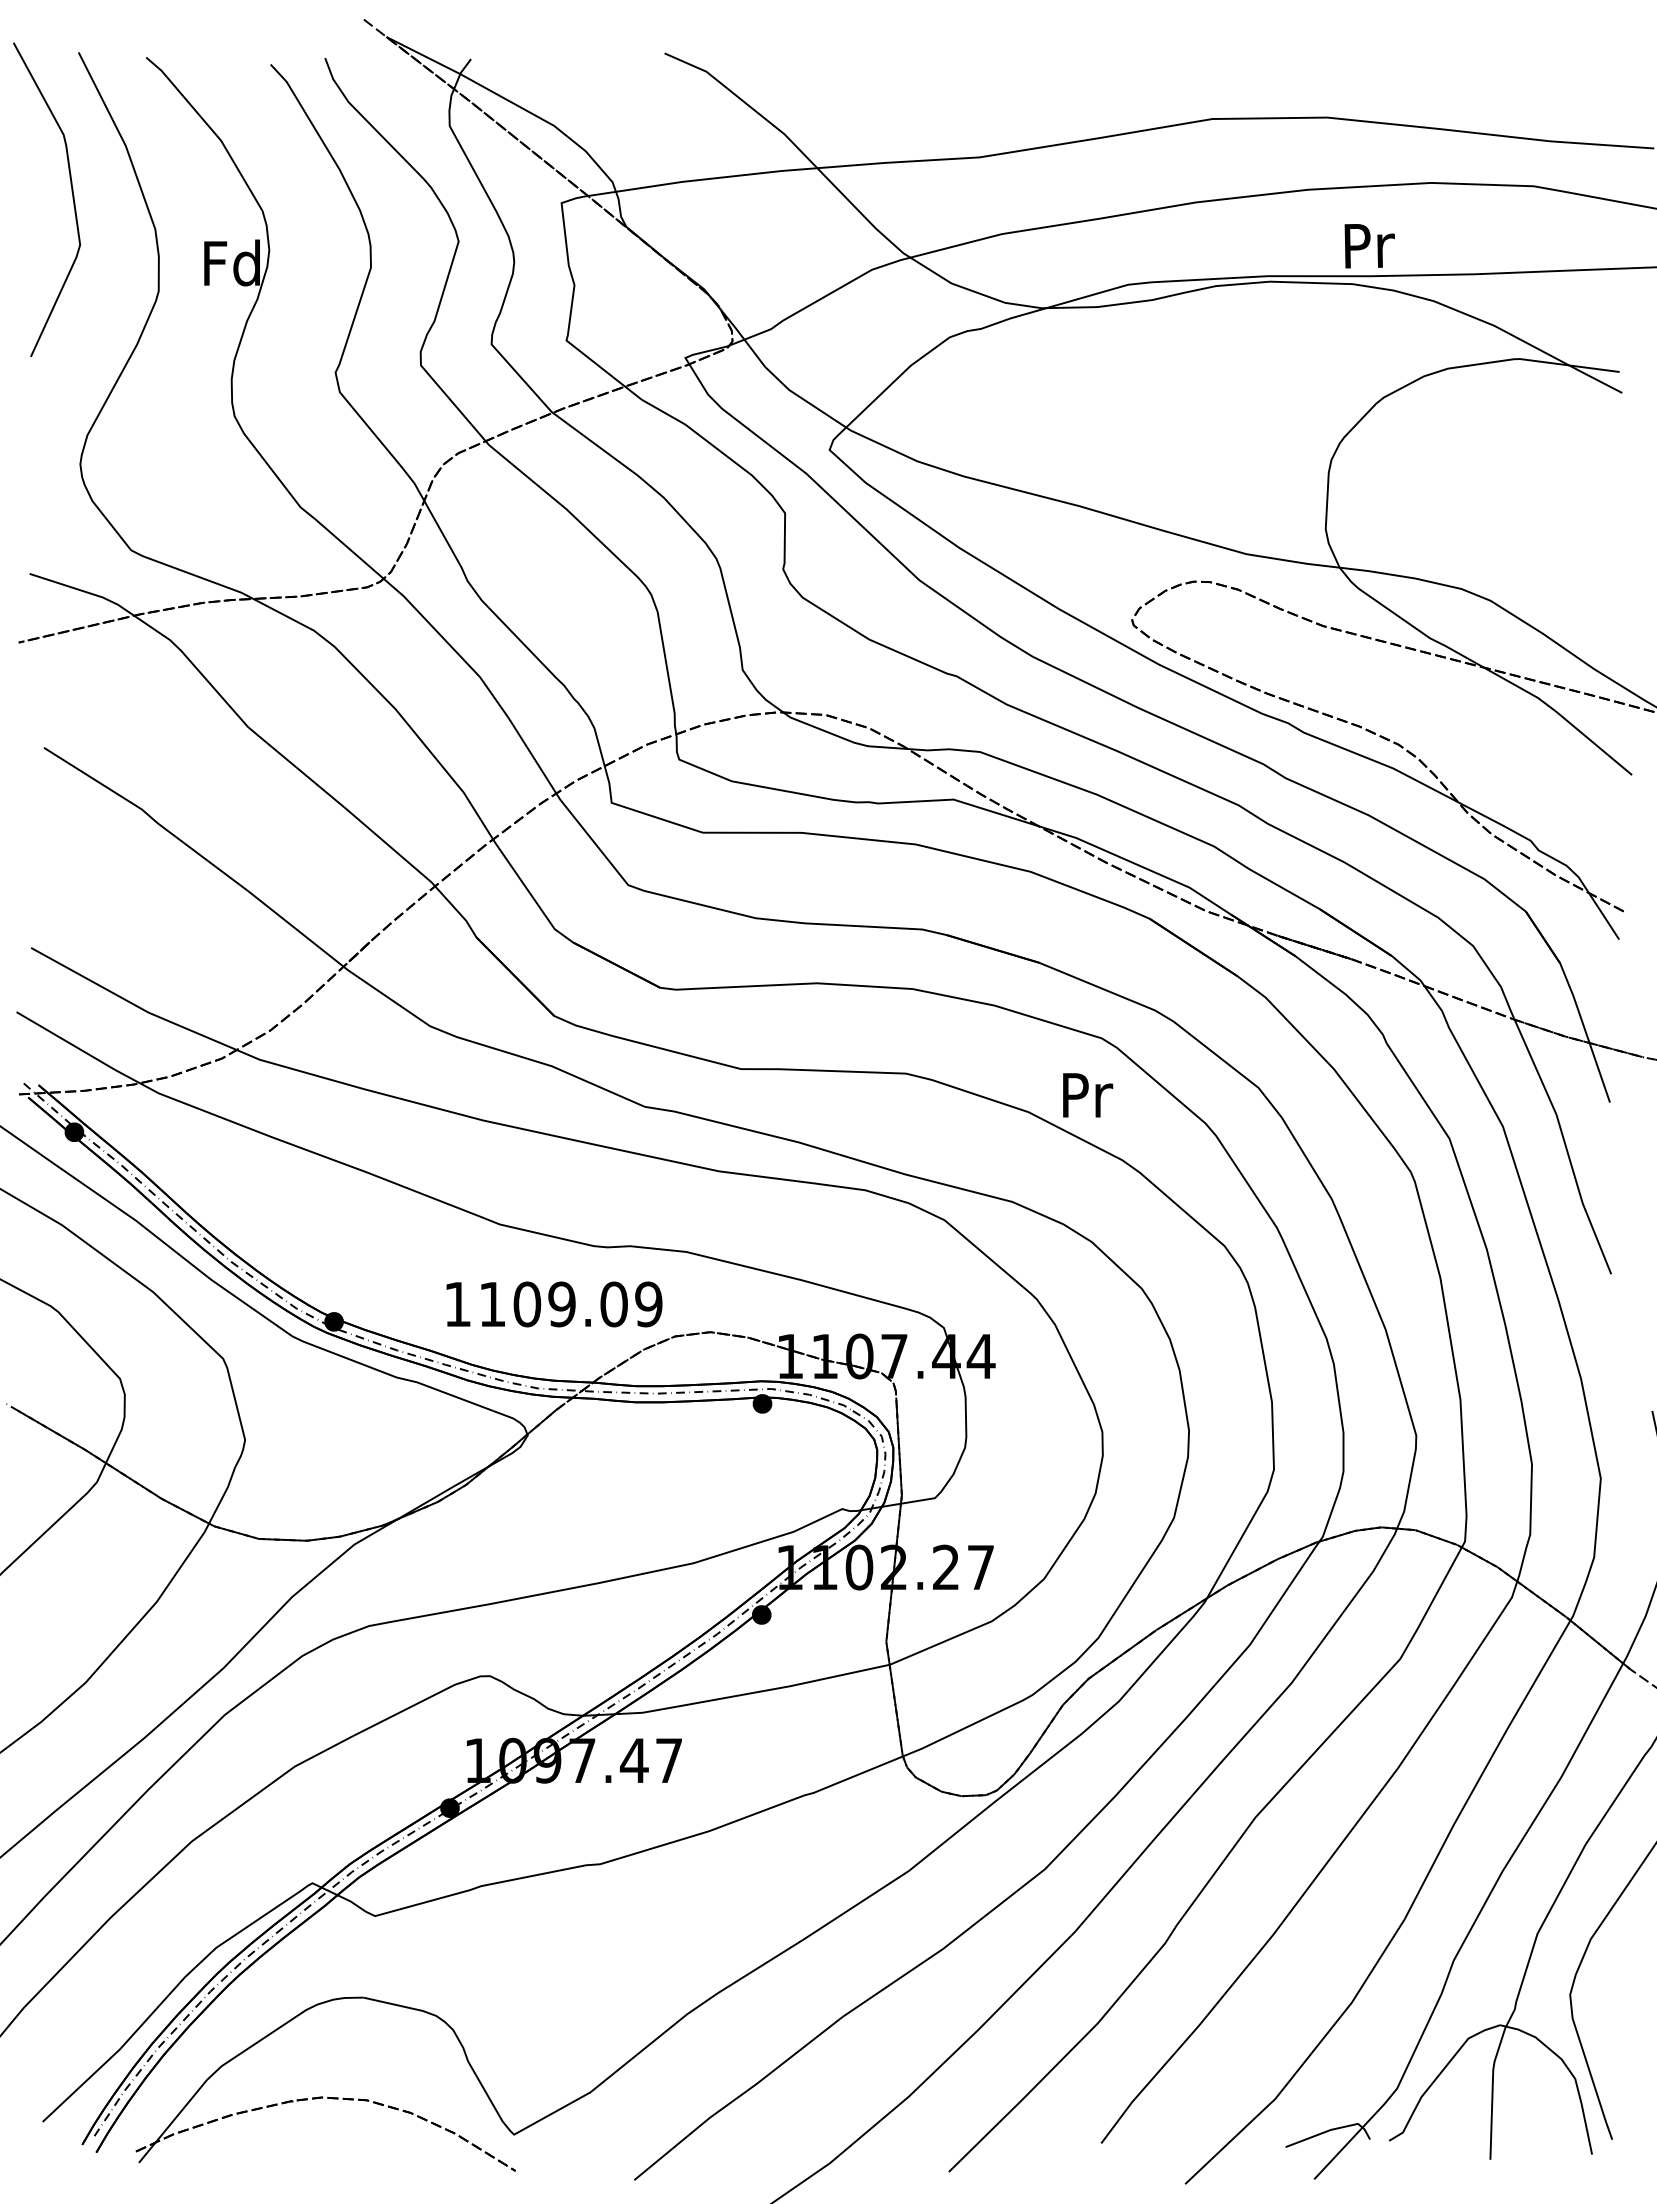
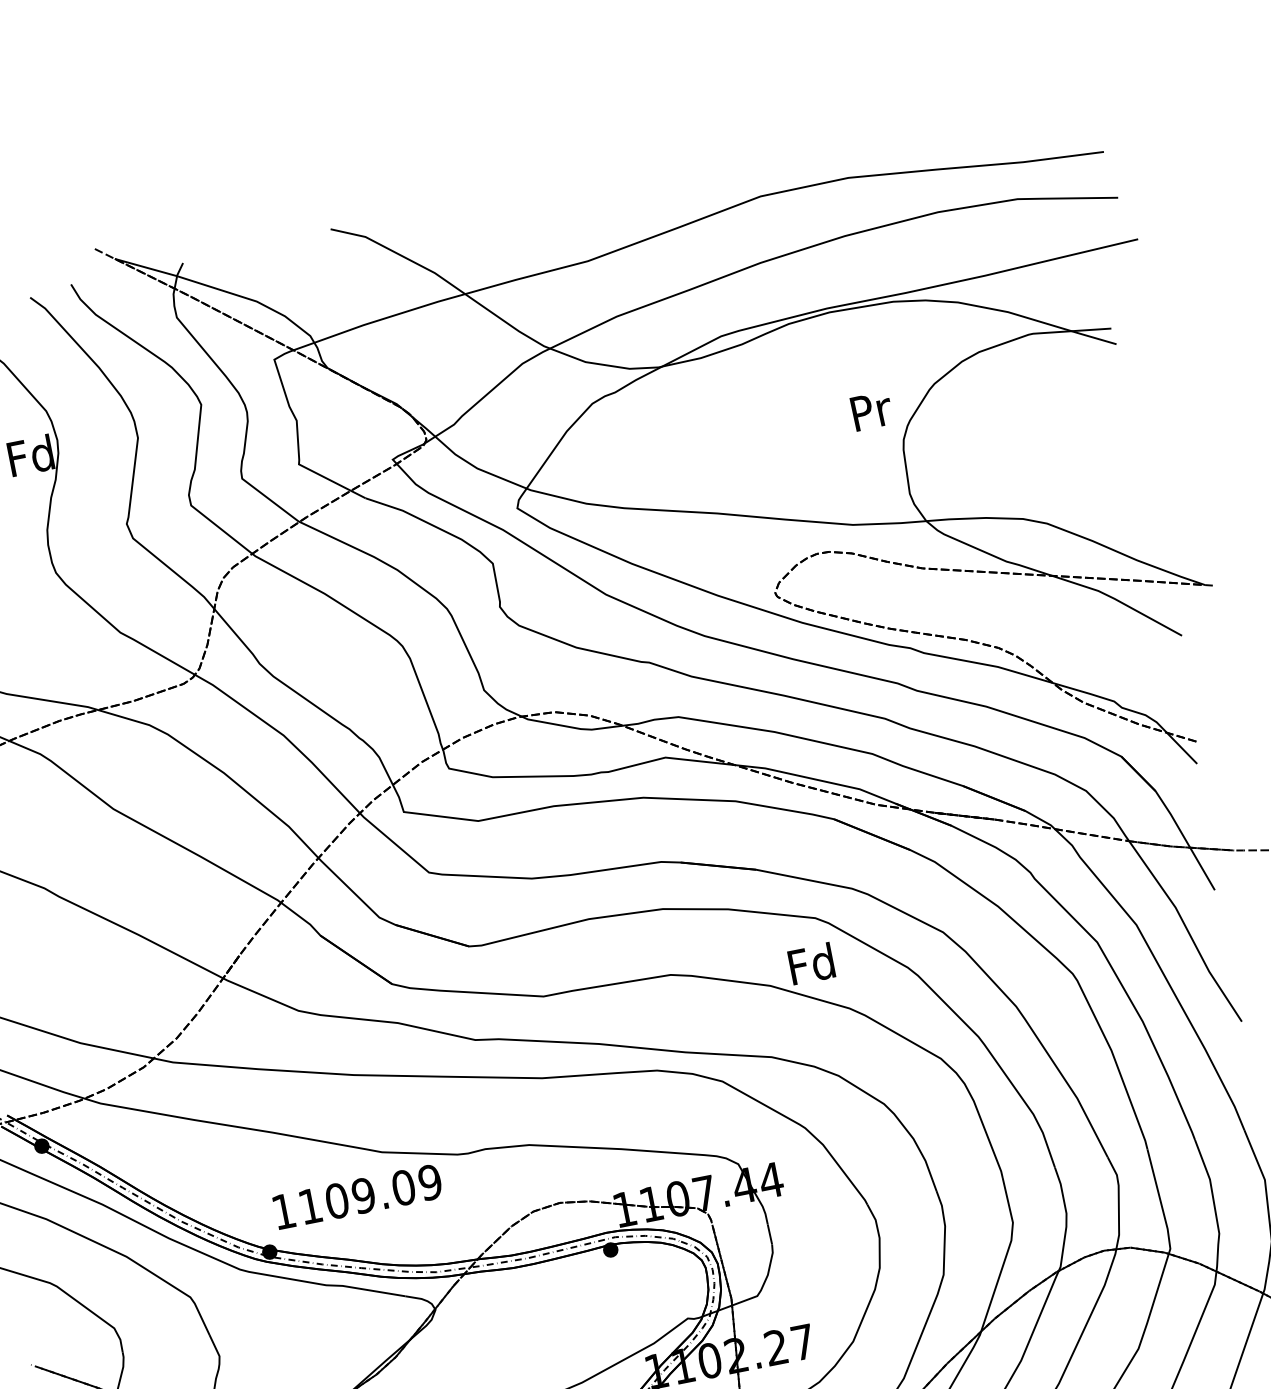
text: (1369, 246) -> (871, 411), moved
text: (1085, 1094) -> (811, 963), Pr -> Fd
text: (554, 1304) -> (357, 1196), moved

